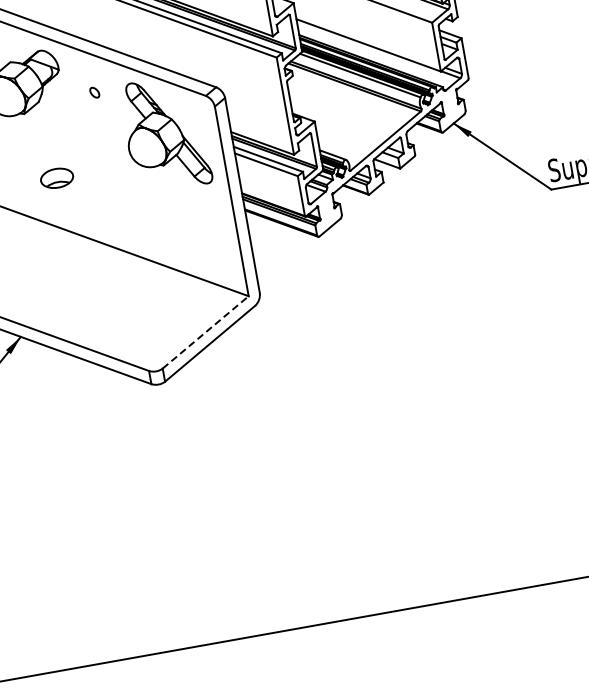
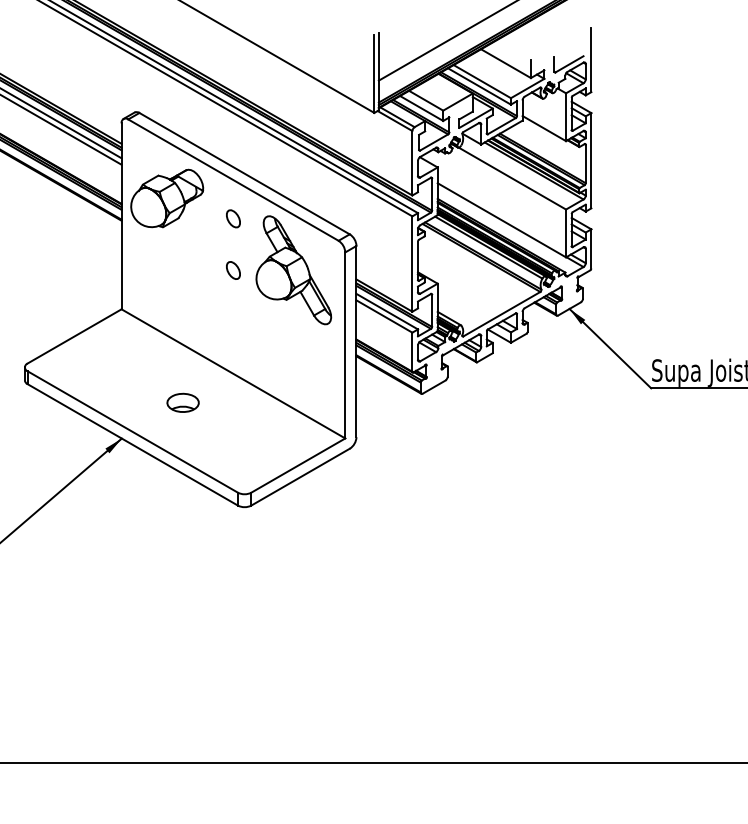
part: (94, 92) -> (233, 218), size x1.67
part: (104, 145) -> (233, 270), added
part: (56, 178) -> (182, 402), moved
line: (205, 332) -> (298, 465), dashed -> solid

